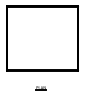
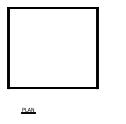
part: (41, 88) -> (28, 110), moved

